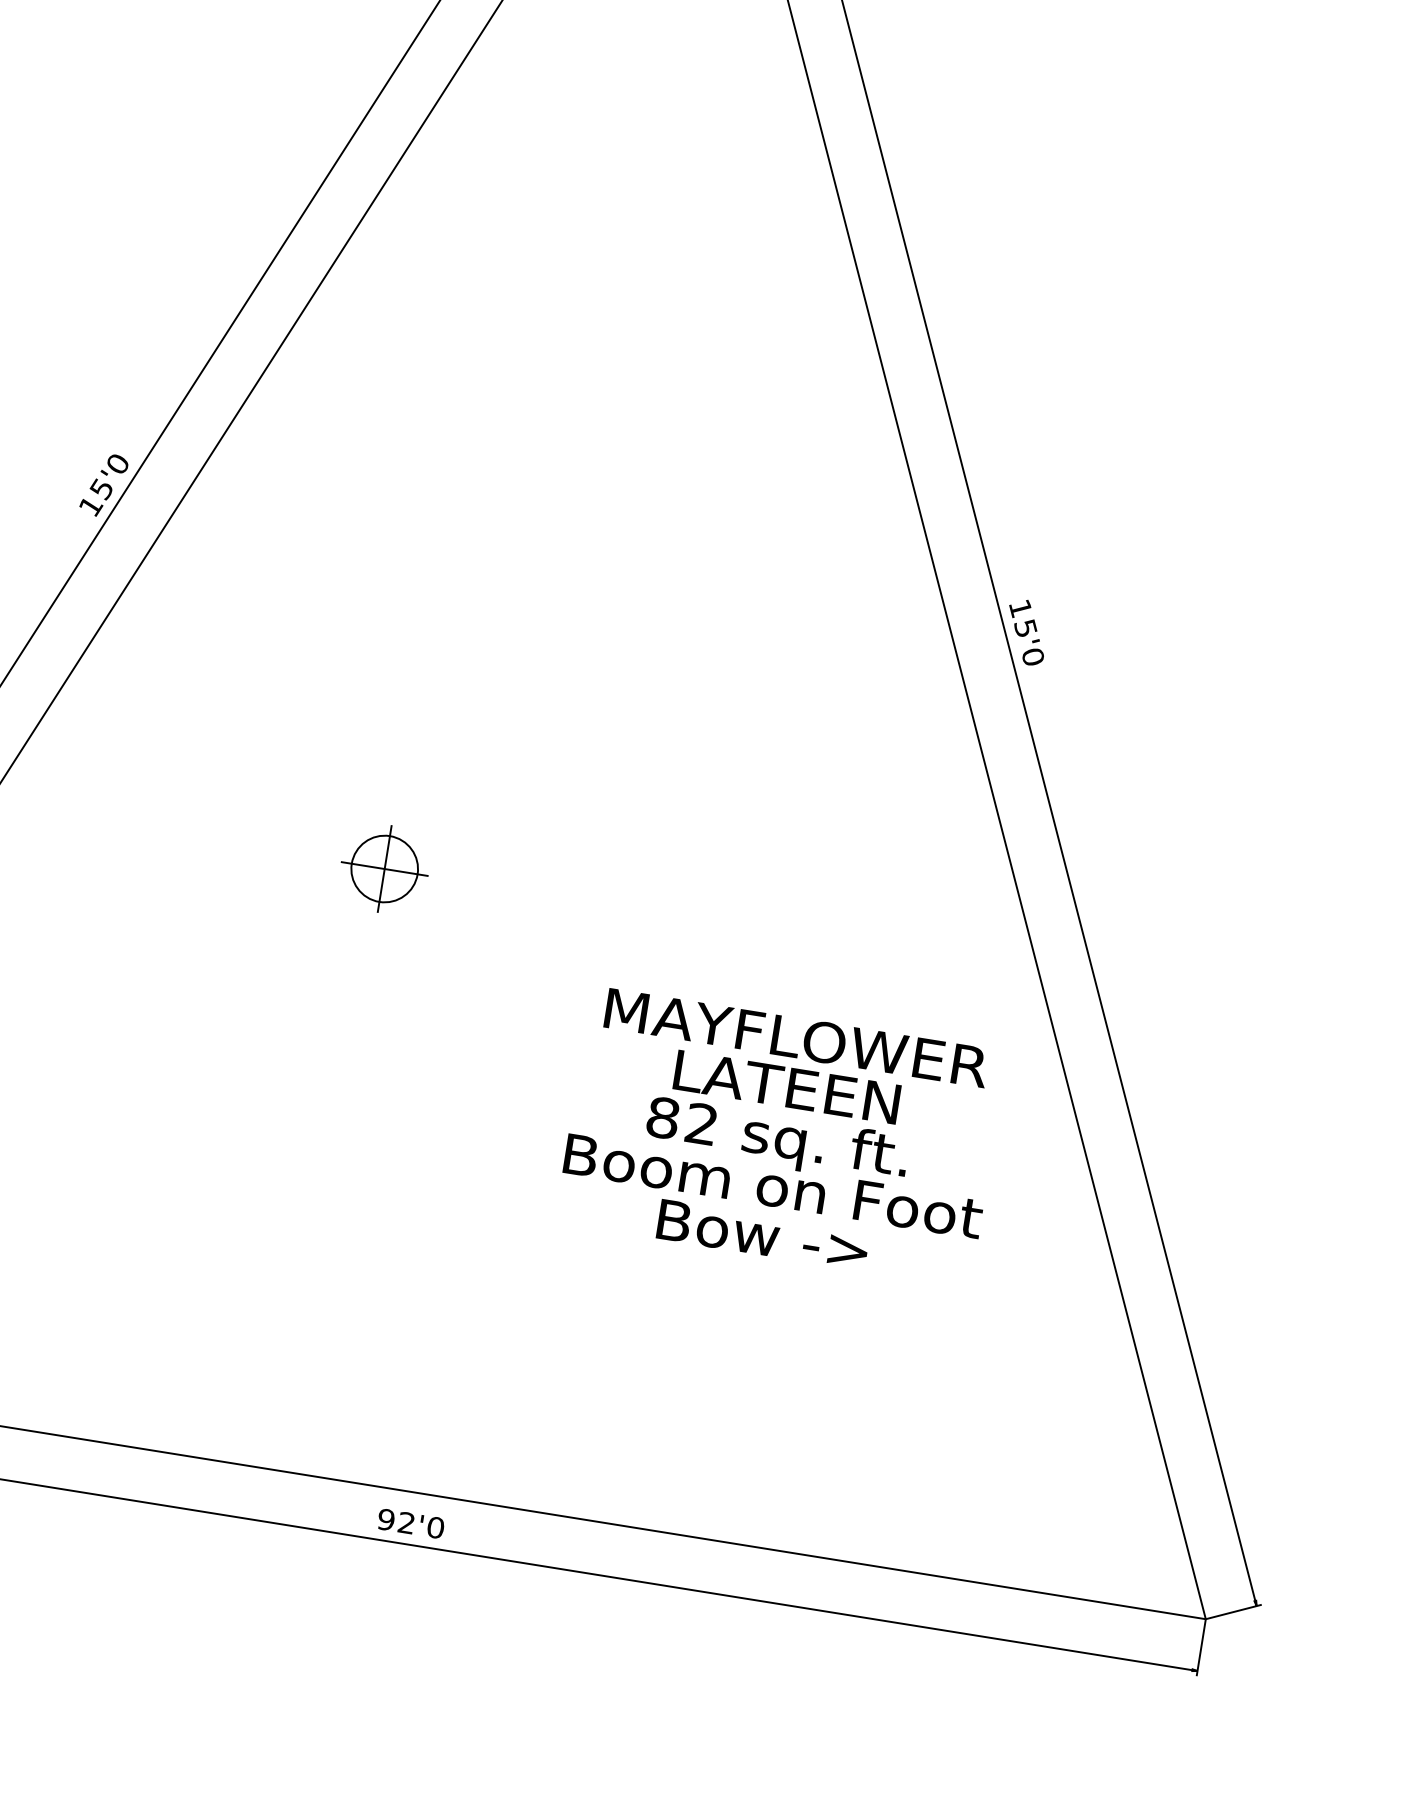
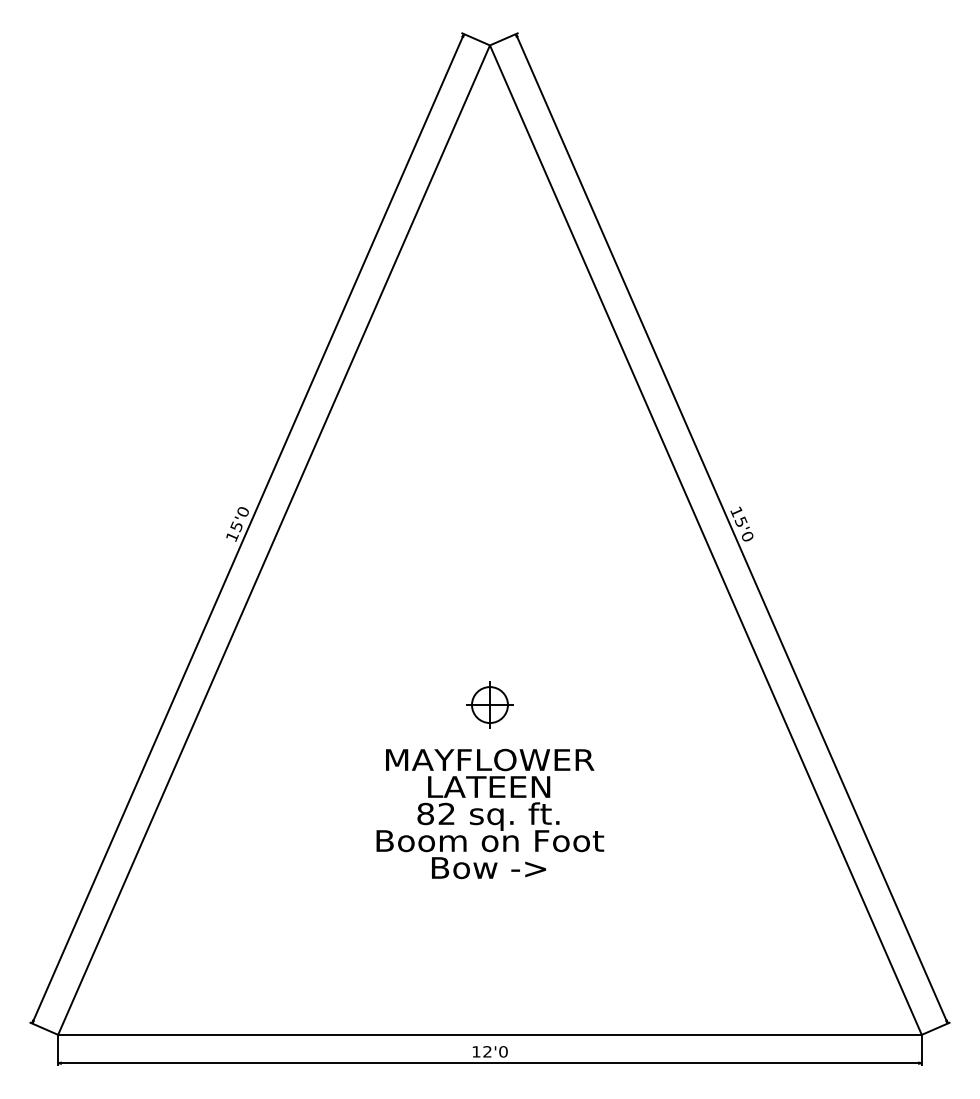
part: (383, 867) -> (489, 704), moved
text: (781, 1136) -> (490, 813), moved
text: (386, 1519) -> (476, 1051), 92'0 -> 12'0

